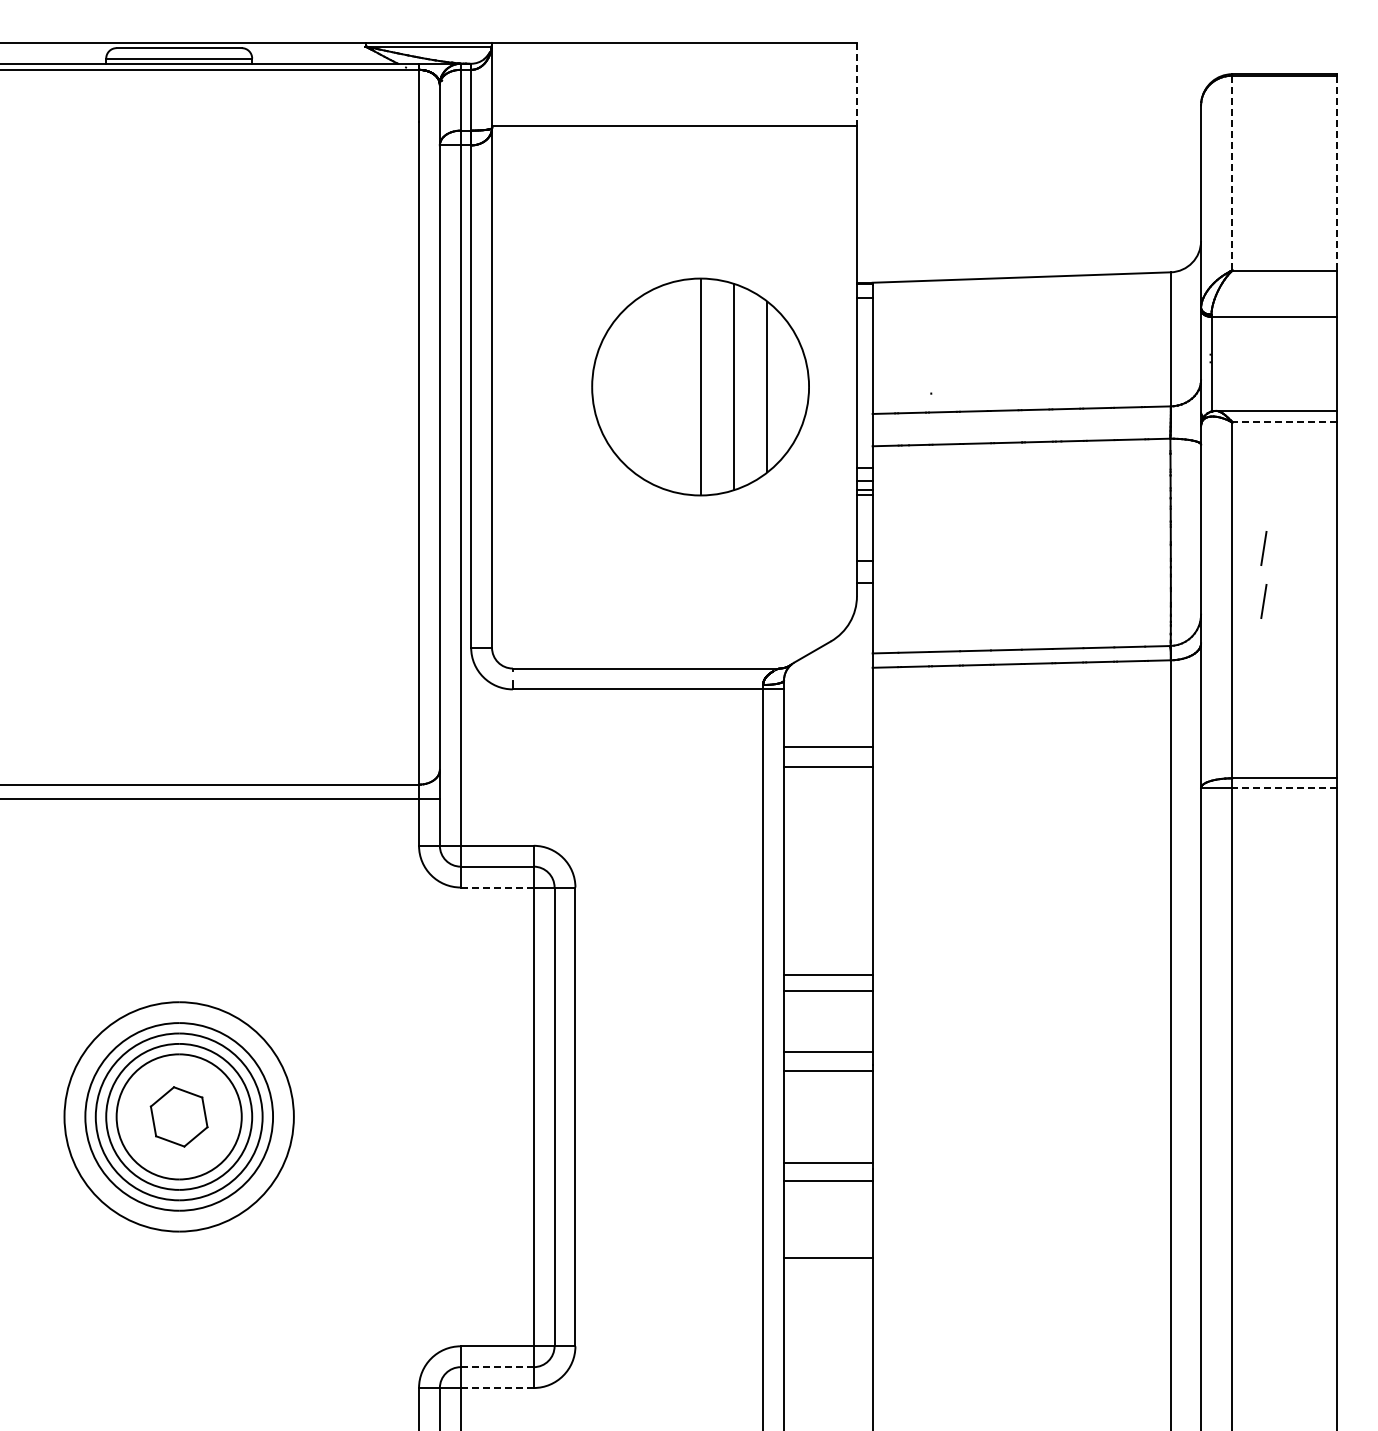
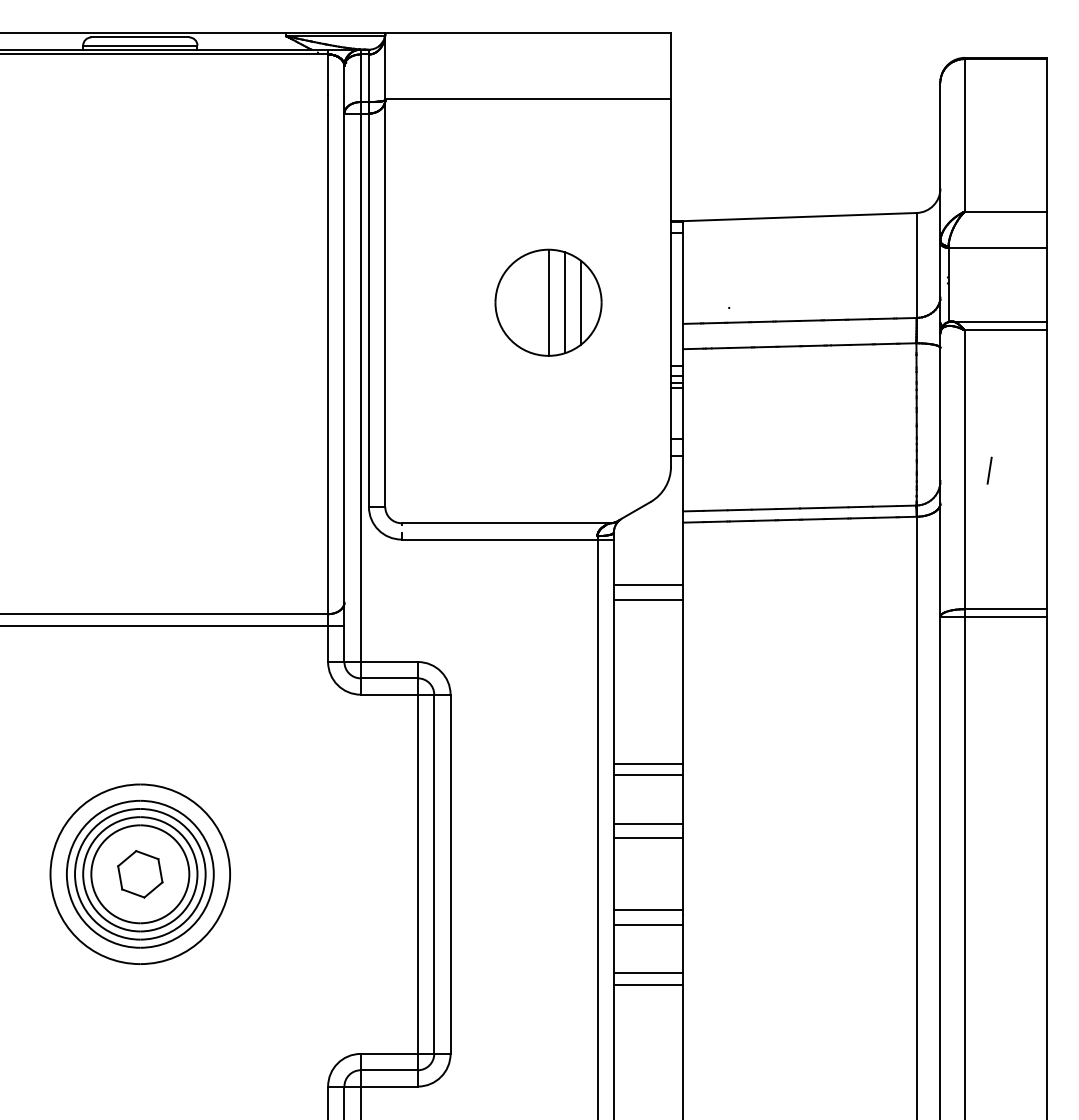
line: (856, 84) -> (670, 65), dashed -> solid
line: (1232, 173) -> (965, 135), dashed -> solid
line: (1336, 173) -> (1046, 135), dashed -> solid
part: (700, 386) -> (548, 302), size x0.62
line: (1283, 422) -> (1004, 330), dashed -> solid
line: (1263, 548) -> (989, 429), removed
line: (1283, 788) -> (1004, 617), dashed -> solid
line: (496, 887) -> (388, 694), dashed -> solid
line: (827, 1243) -> (647, 973), added
line: (497, 1367) -> (389, 1070), dashed -> solid
line: (496, 1388) -> (388, 1086), dashed -> solid

